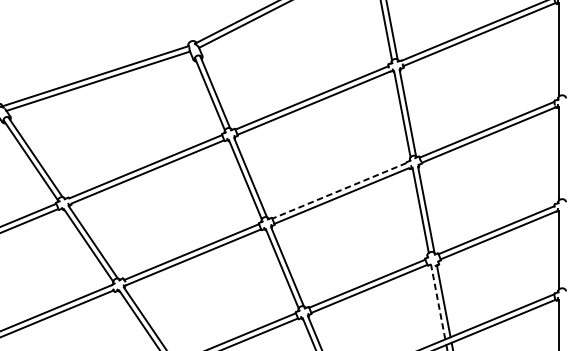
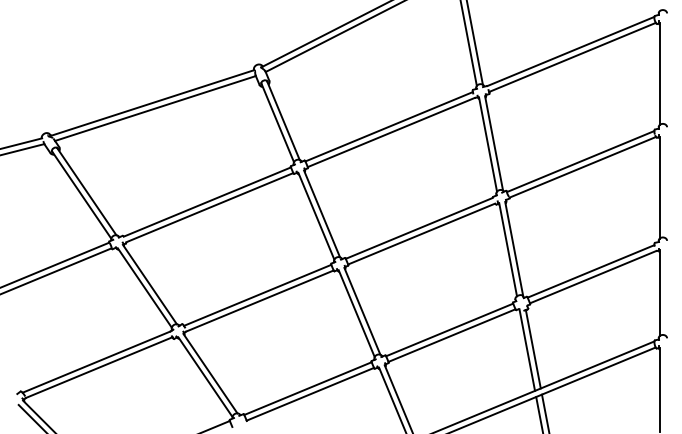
line: (338, 190) -> (418, 228), dashed -> solid
line: (438, 301) -> (527, 349), dashed -> solid

